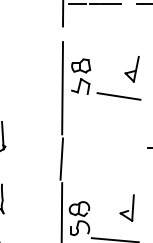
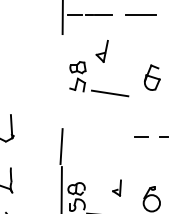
part: (131, 69) -> (101, 51), moved
line: (61, 88) -> (61, 86), removed
part: (126, 207) -> (116, 187), size x0.7

